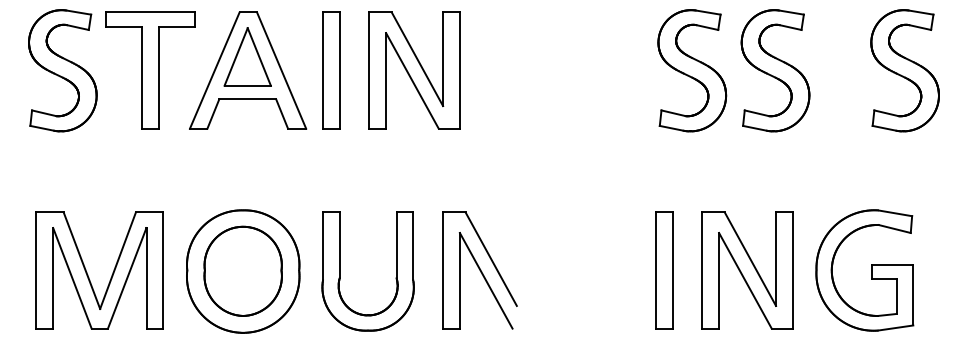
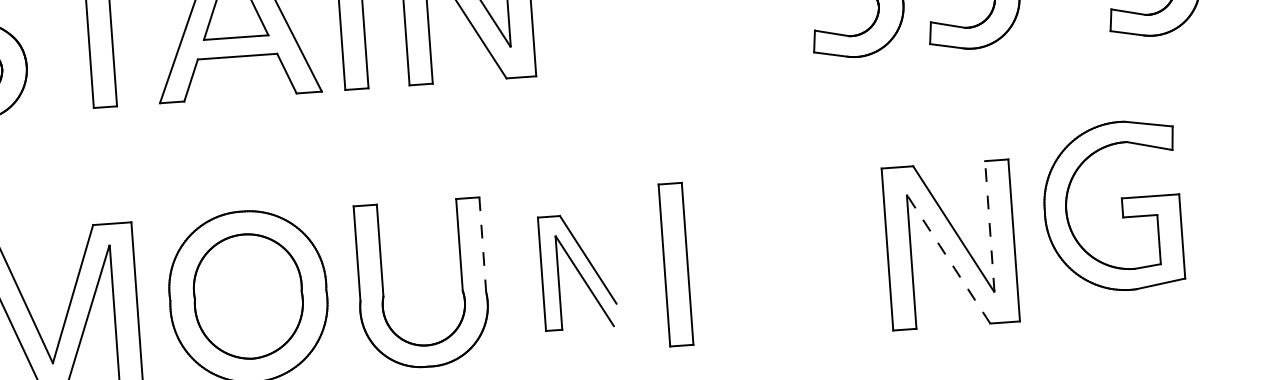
line: (413, 246) -> (483, 244), solid -> dashed
line: (776, 259) -> (990, 226), solid -> dashed
part: (479, 270) -> (577, 271), size x0.7
part: (664, 270) -> (676, 264), moved
part: (871, 270) -> (1121, 206), moved
line: (745, 280) -> (948, 259), solid -> dashed

